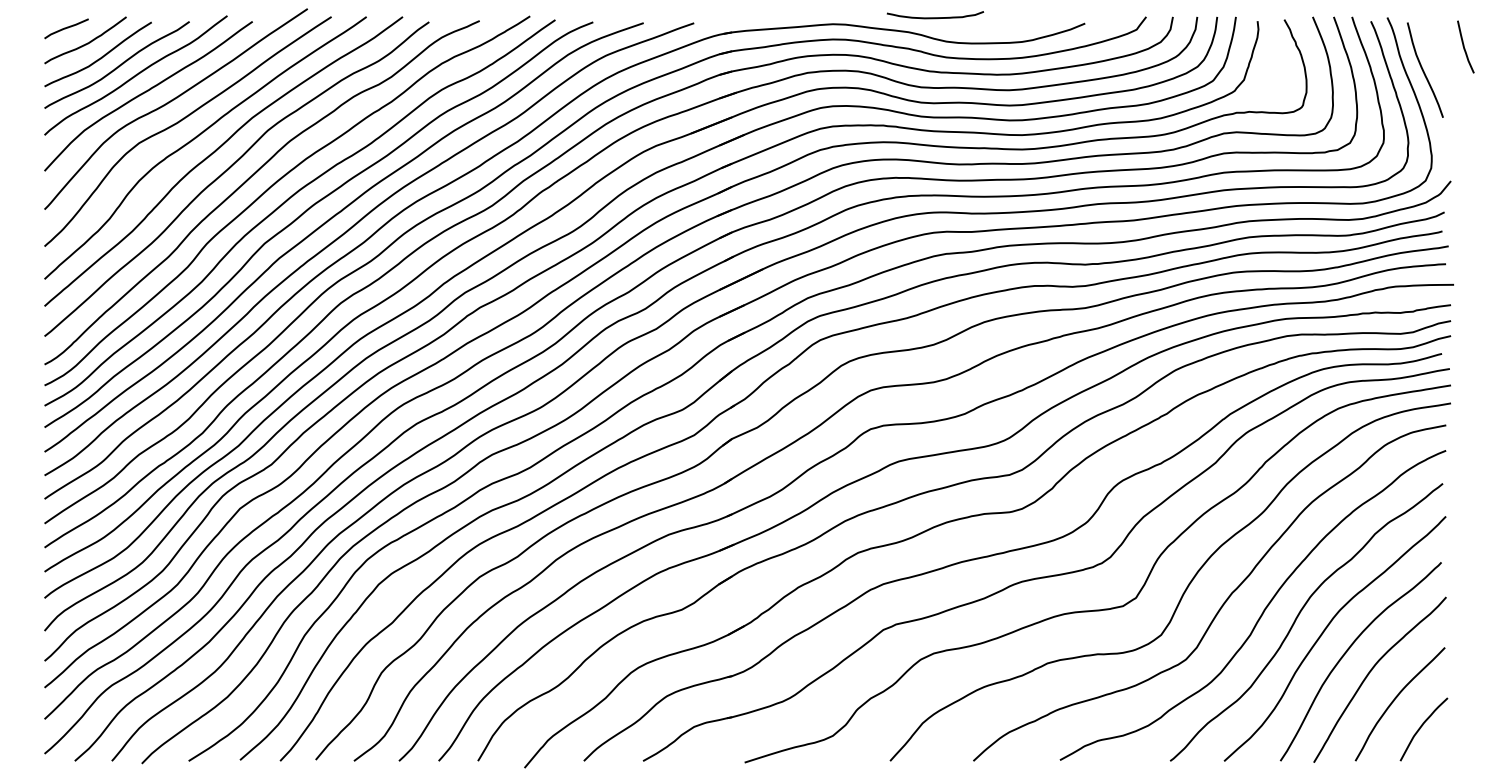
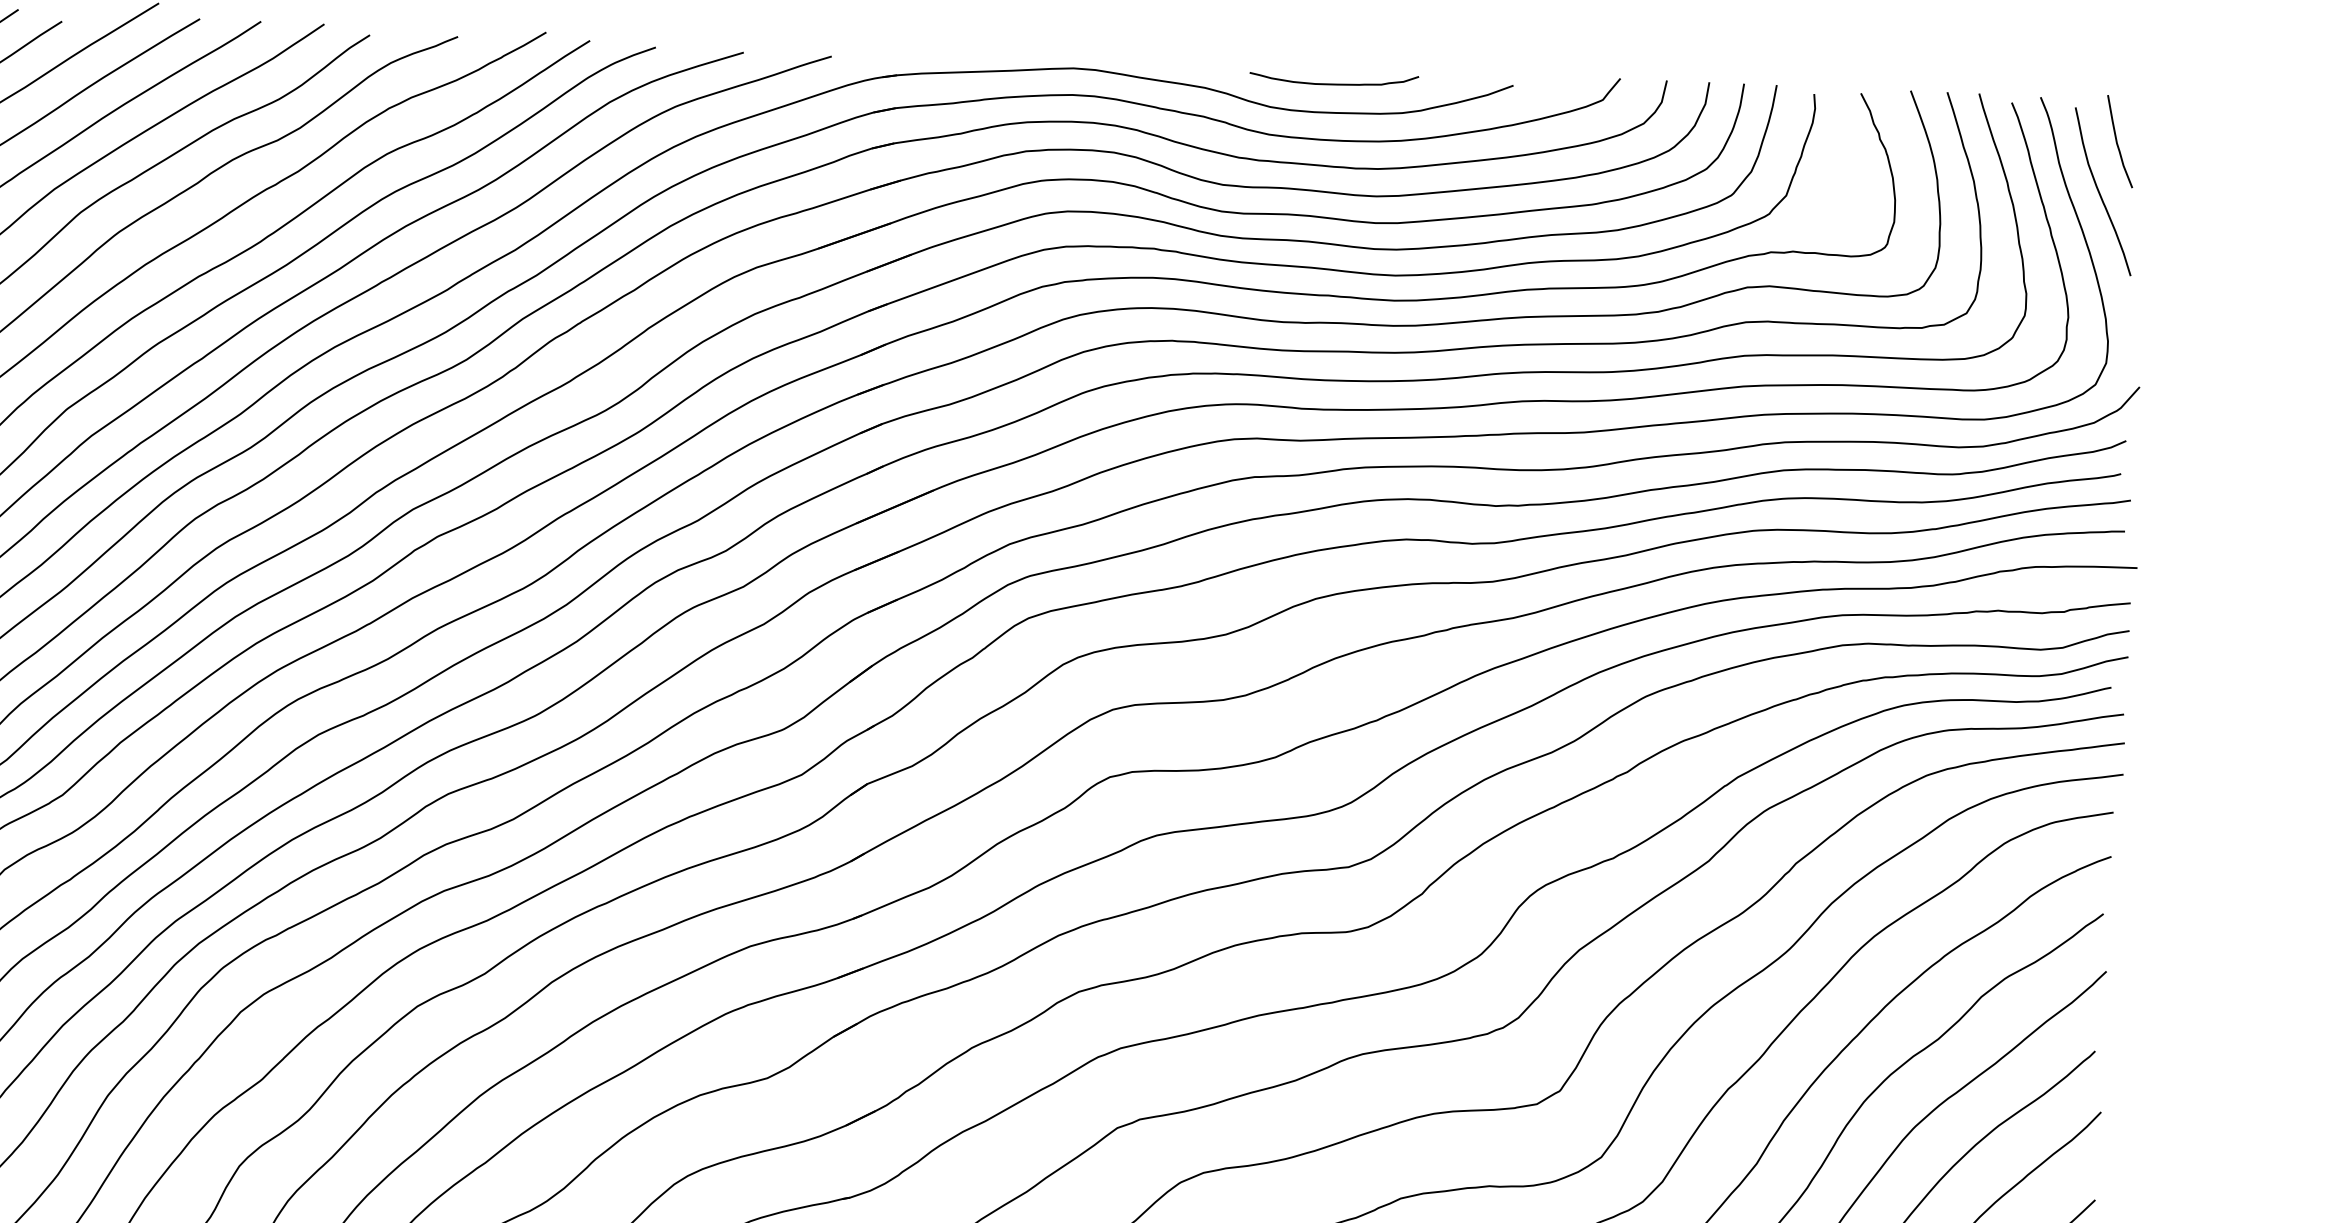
curve: (935, 17) -> (1334, 83), moved
curve: (1464, 46) -> (2117, 140), moved

